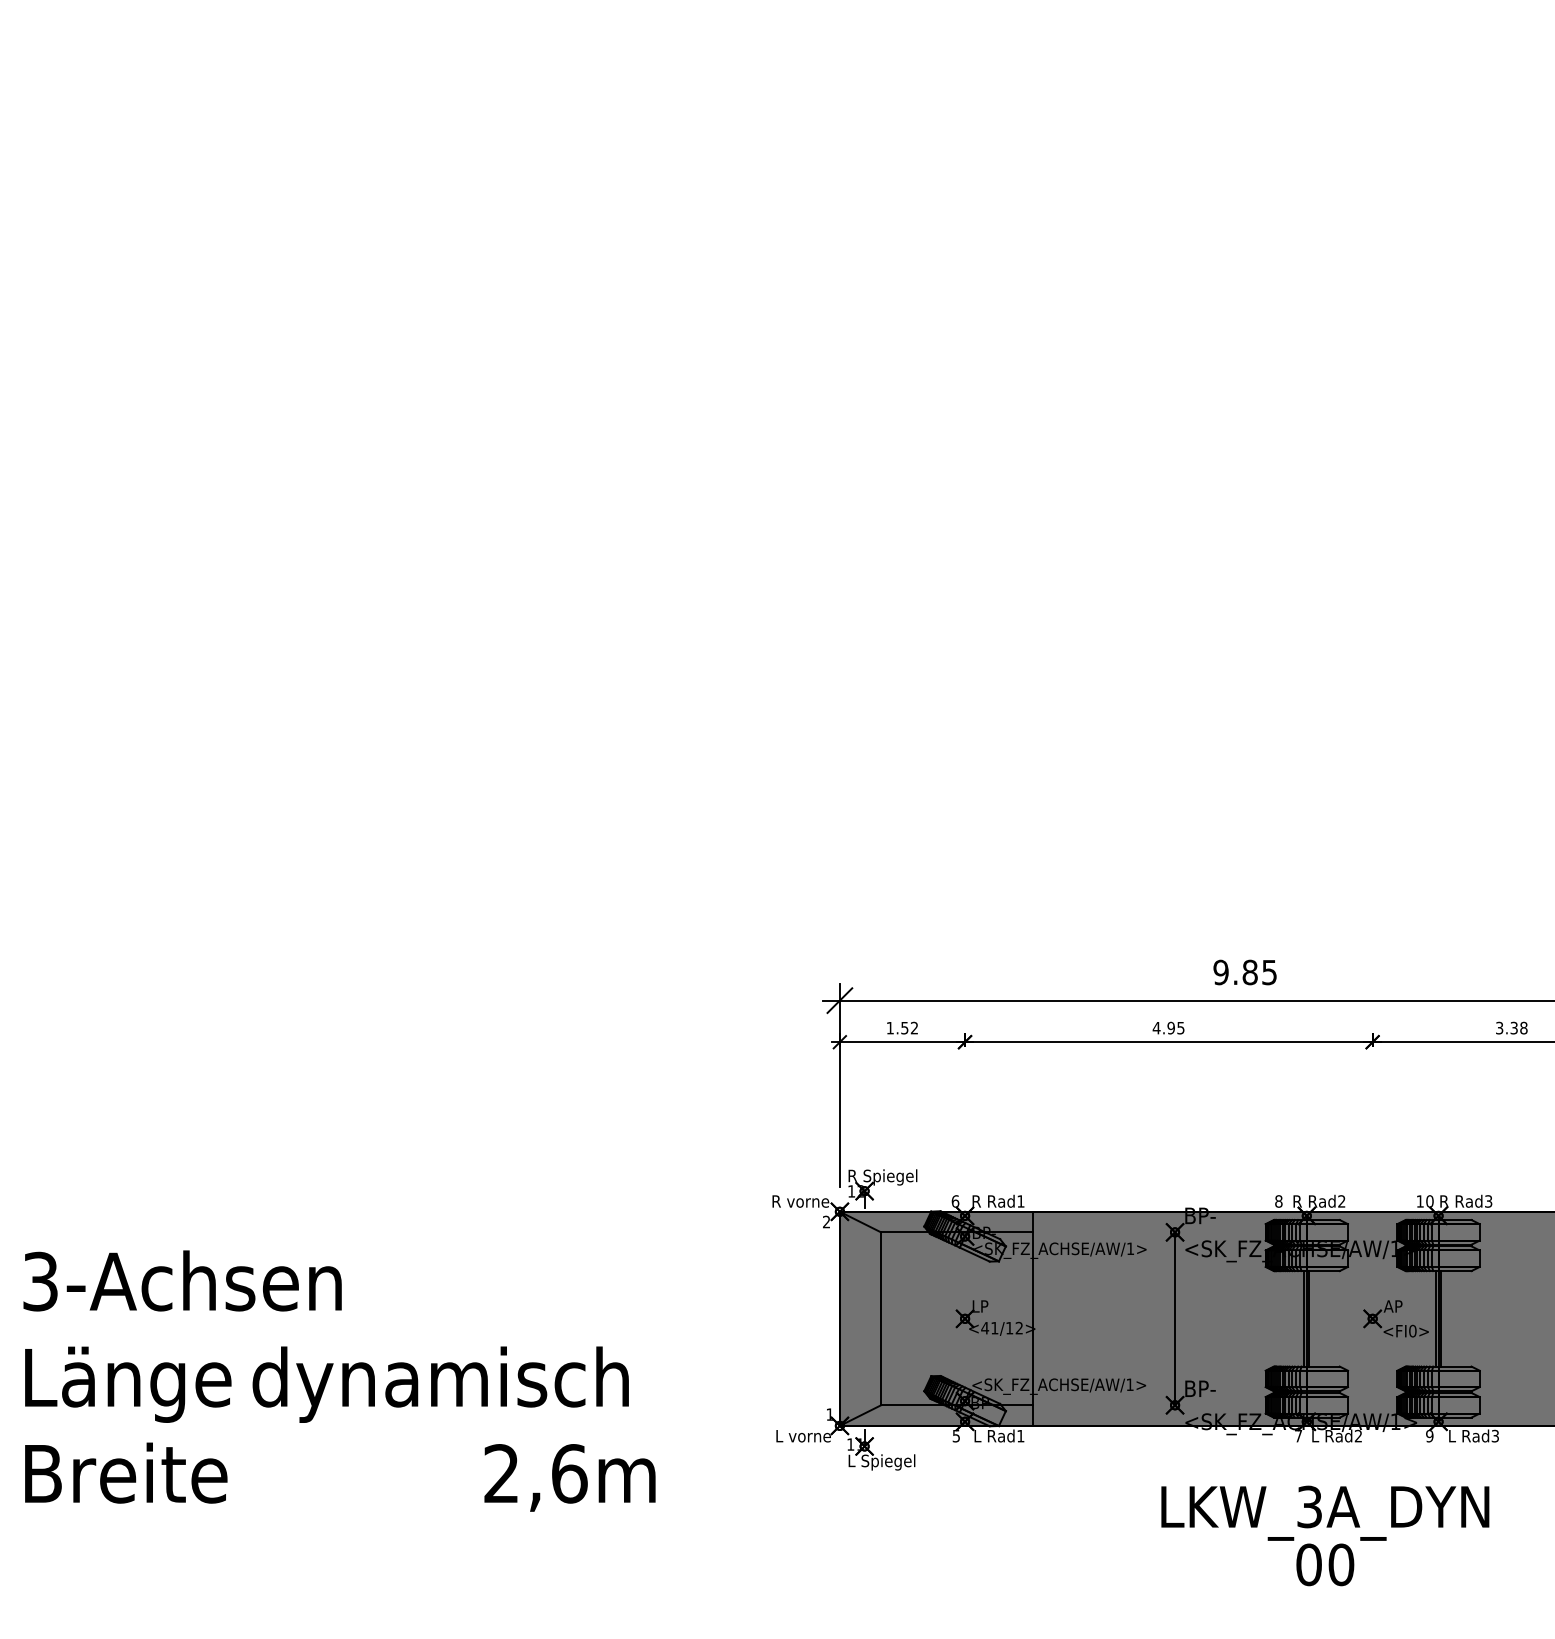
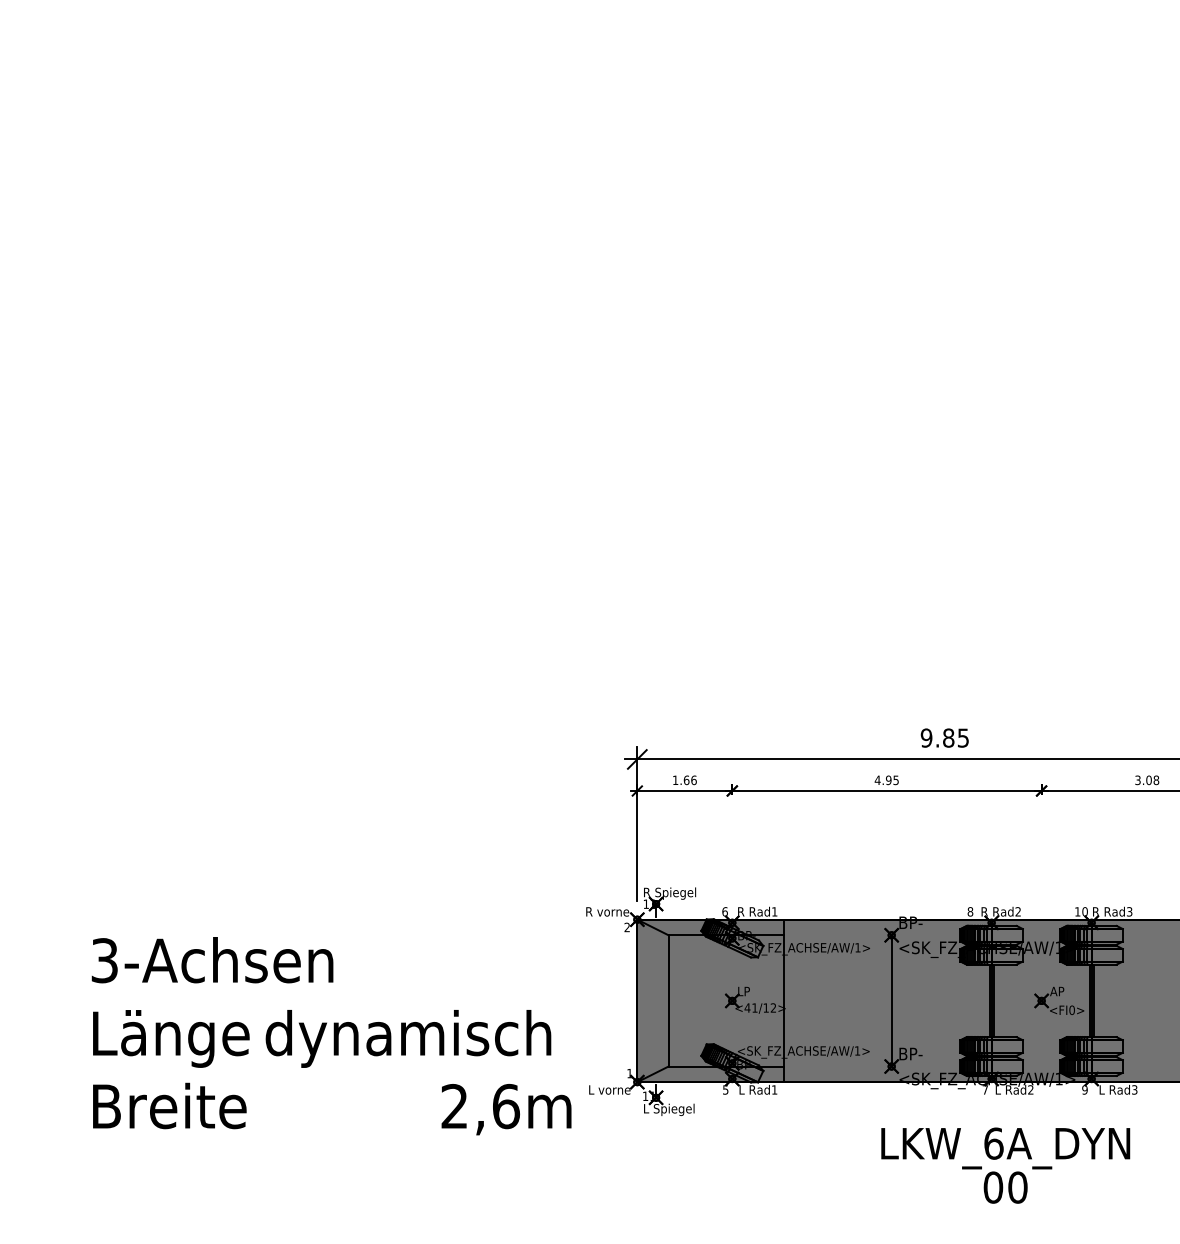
text: (1513, 1027) -> (1148, 779), 3.38 -> 3.08
text: (908, 1028) -> (689, 780), 1.52 -> 1.66
text: (339, 1381) -> (331, 1036), moved
text: (1309, 1506) -> (993, 1143), LKW_3A_DYN -> LKW_6A_DYN

